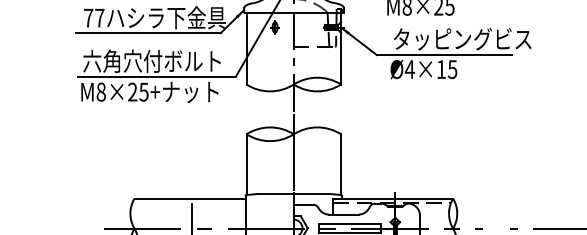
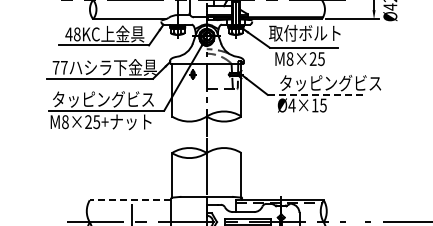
line: (444, 54) -> (317, 94), solid -> dashed
text: (151, 59) -> (102, 98), 六角穴付ボルト -> タッピングビス
line: (189, 198) -> (130, 200), solid -> dashed

